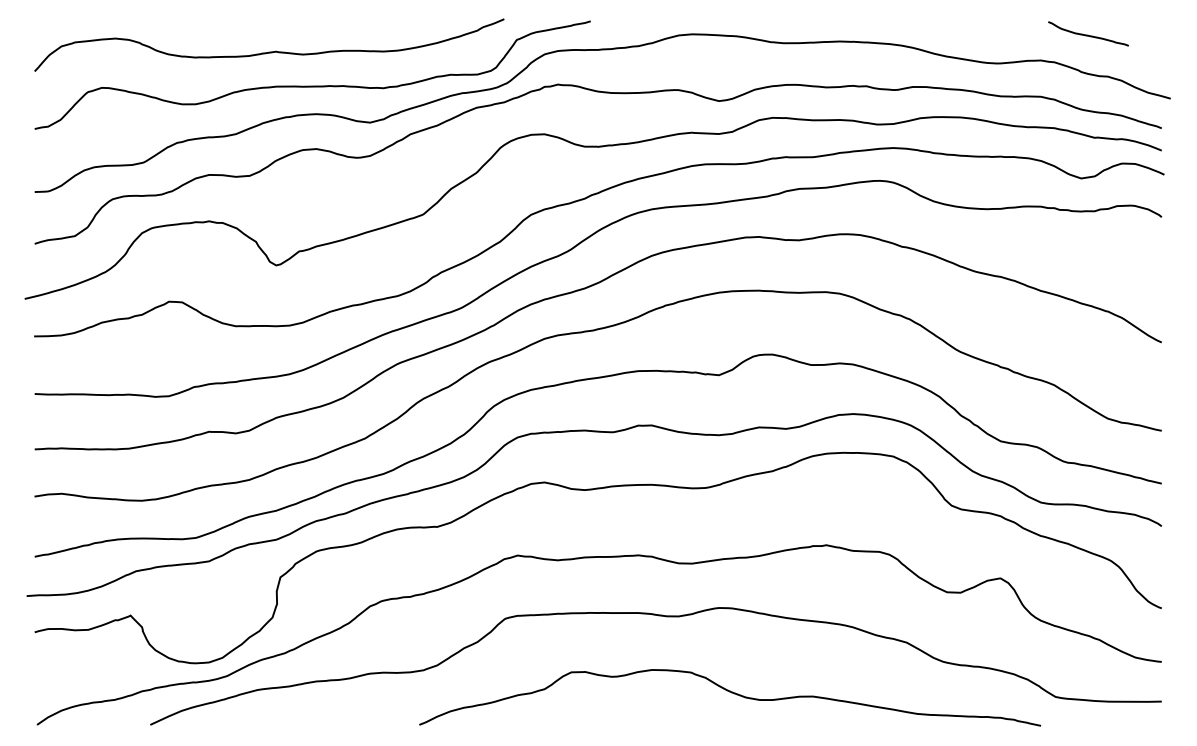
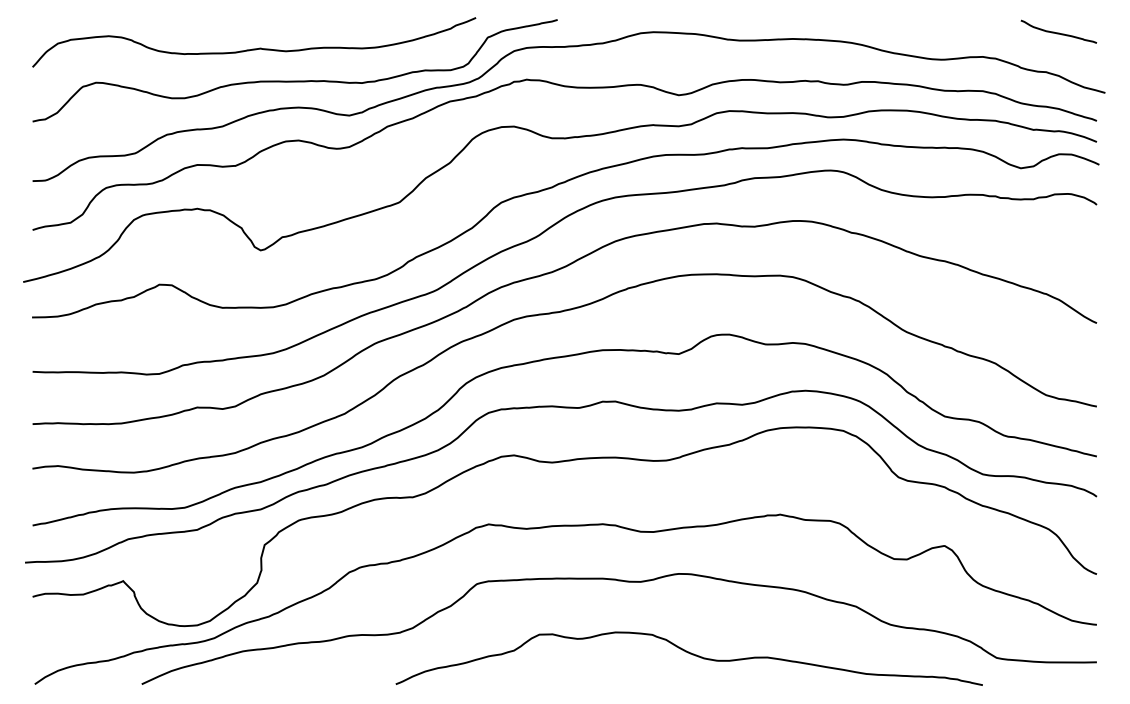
curve: (1088, 34) -> (1058, 32), moved

